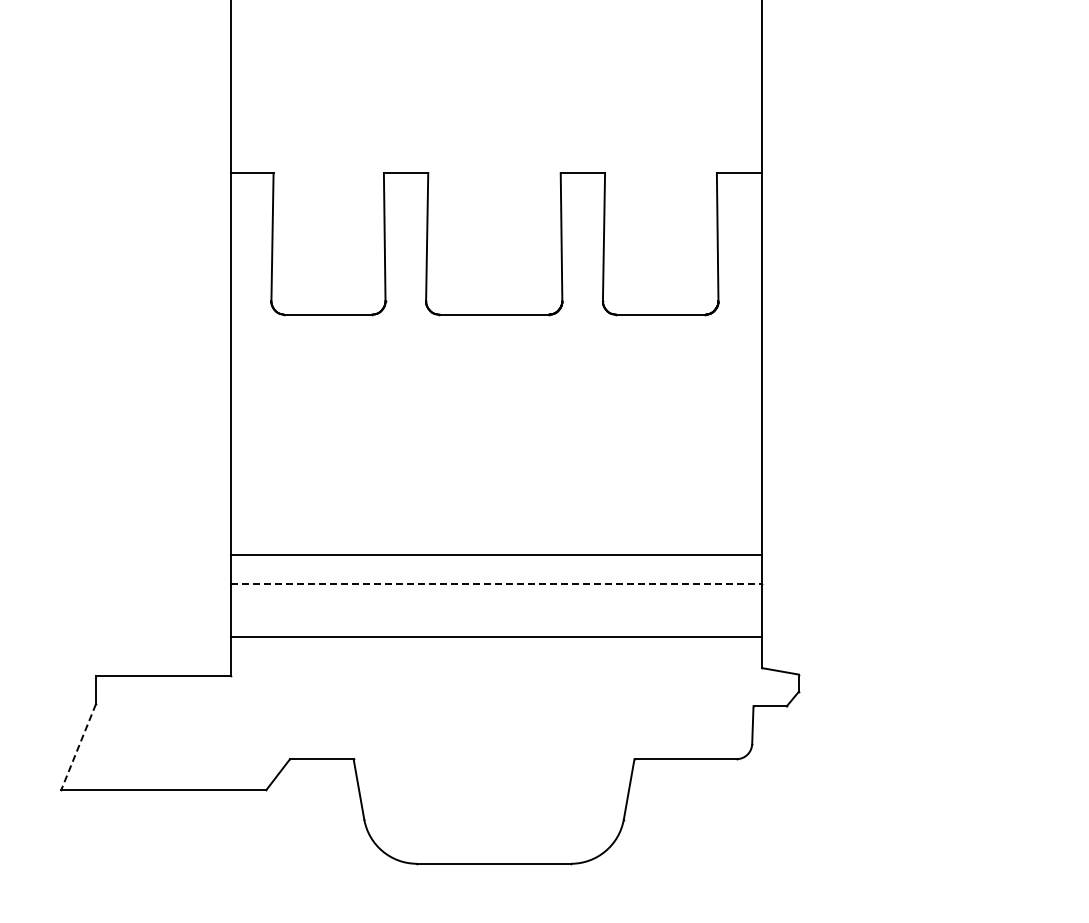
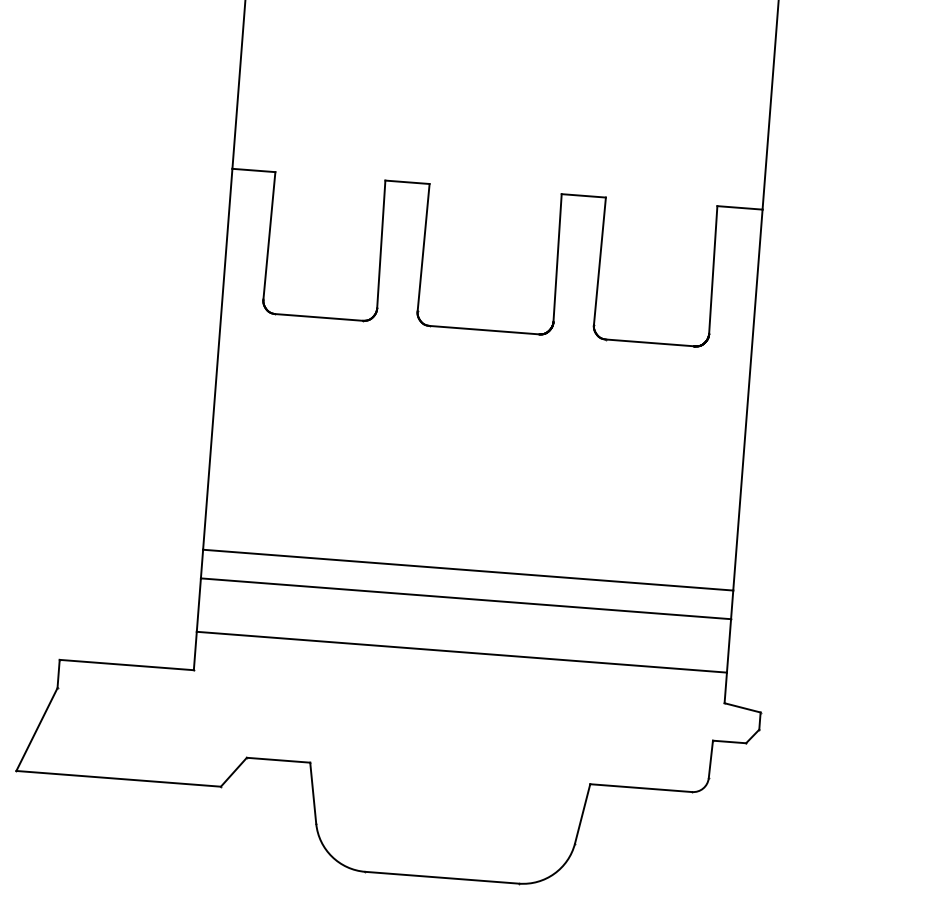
line: (496, 583) -> (466, 598), dashed -> solid
line: (78, 747) -> (36, 729), dashed -> solid

